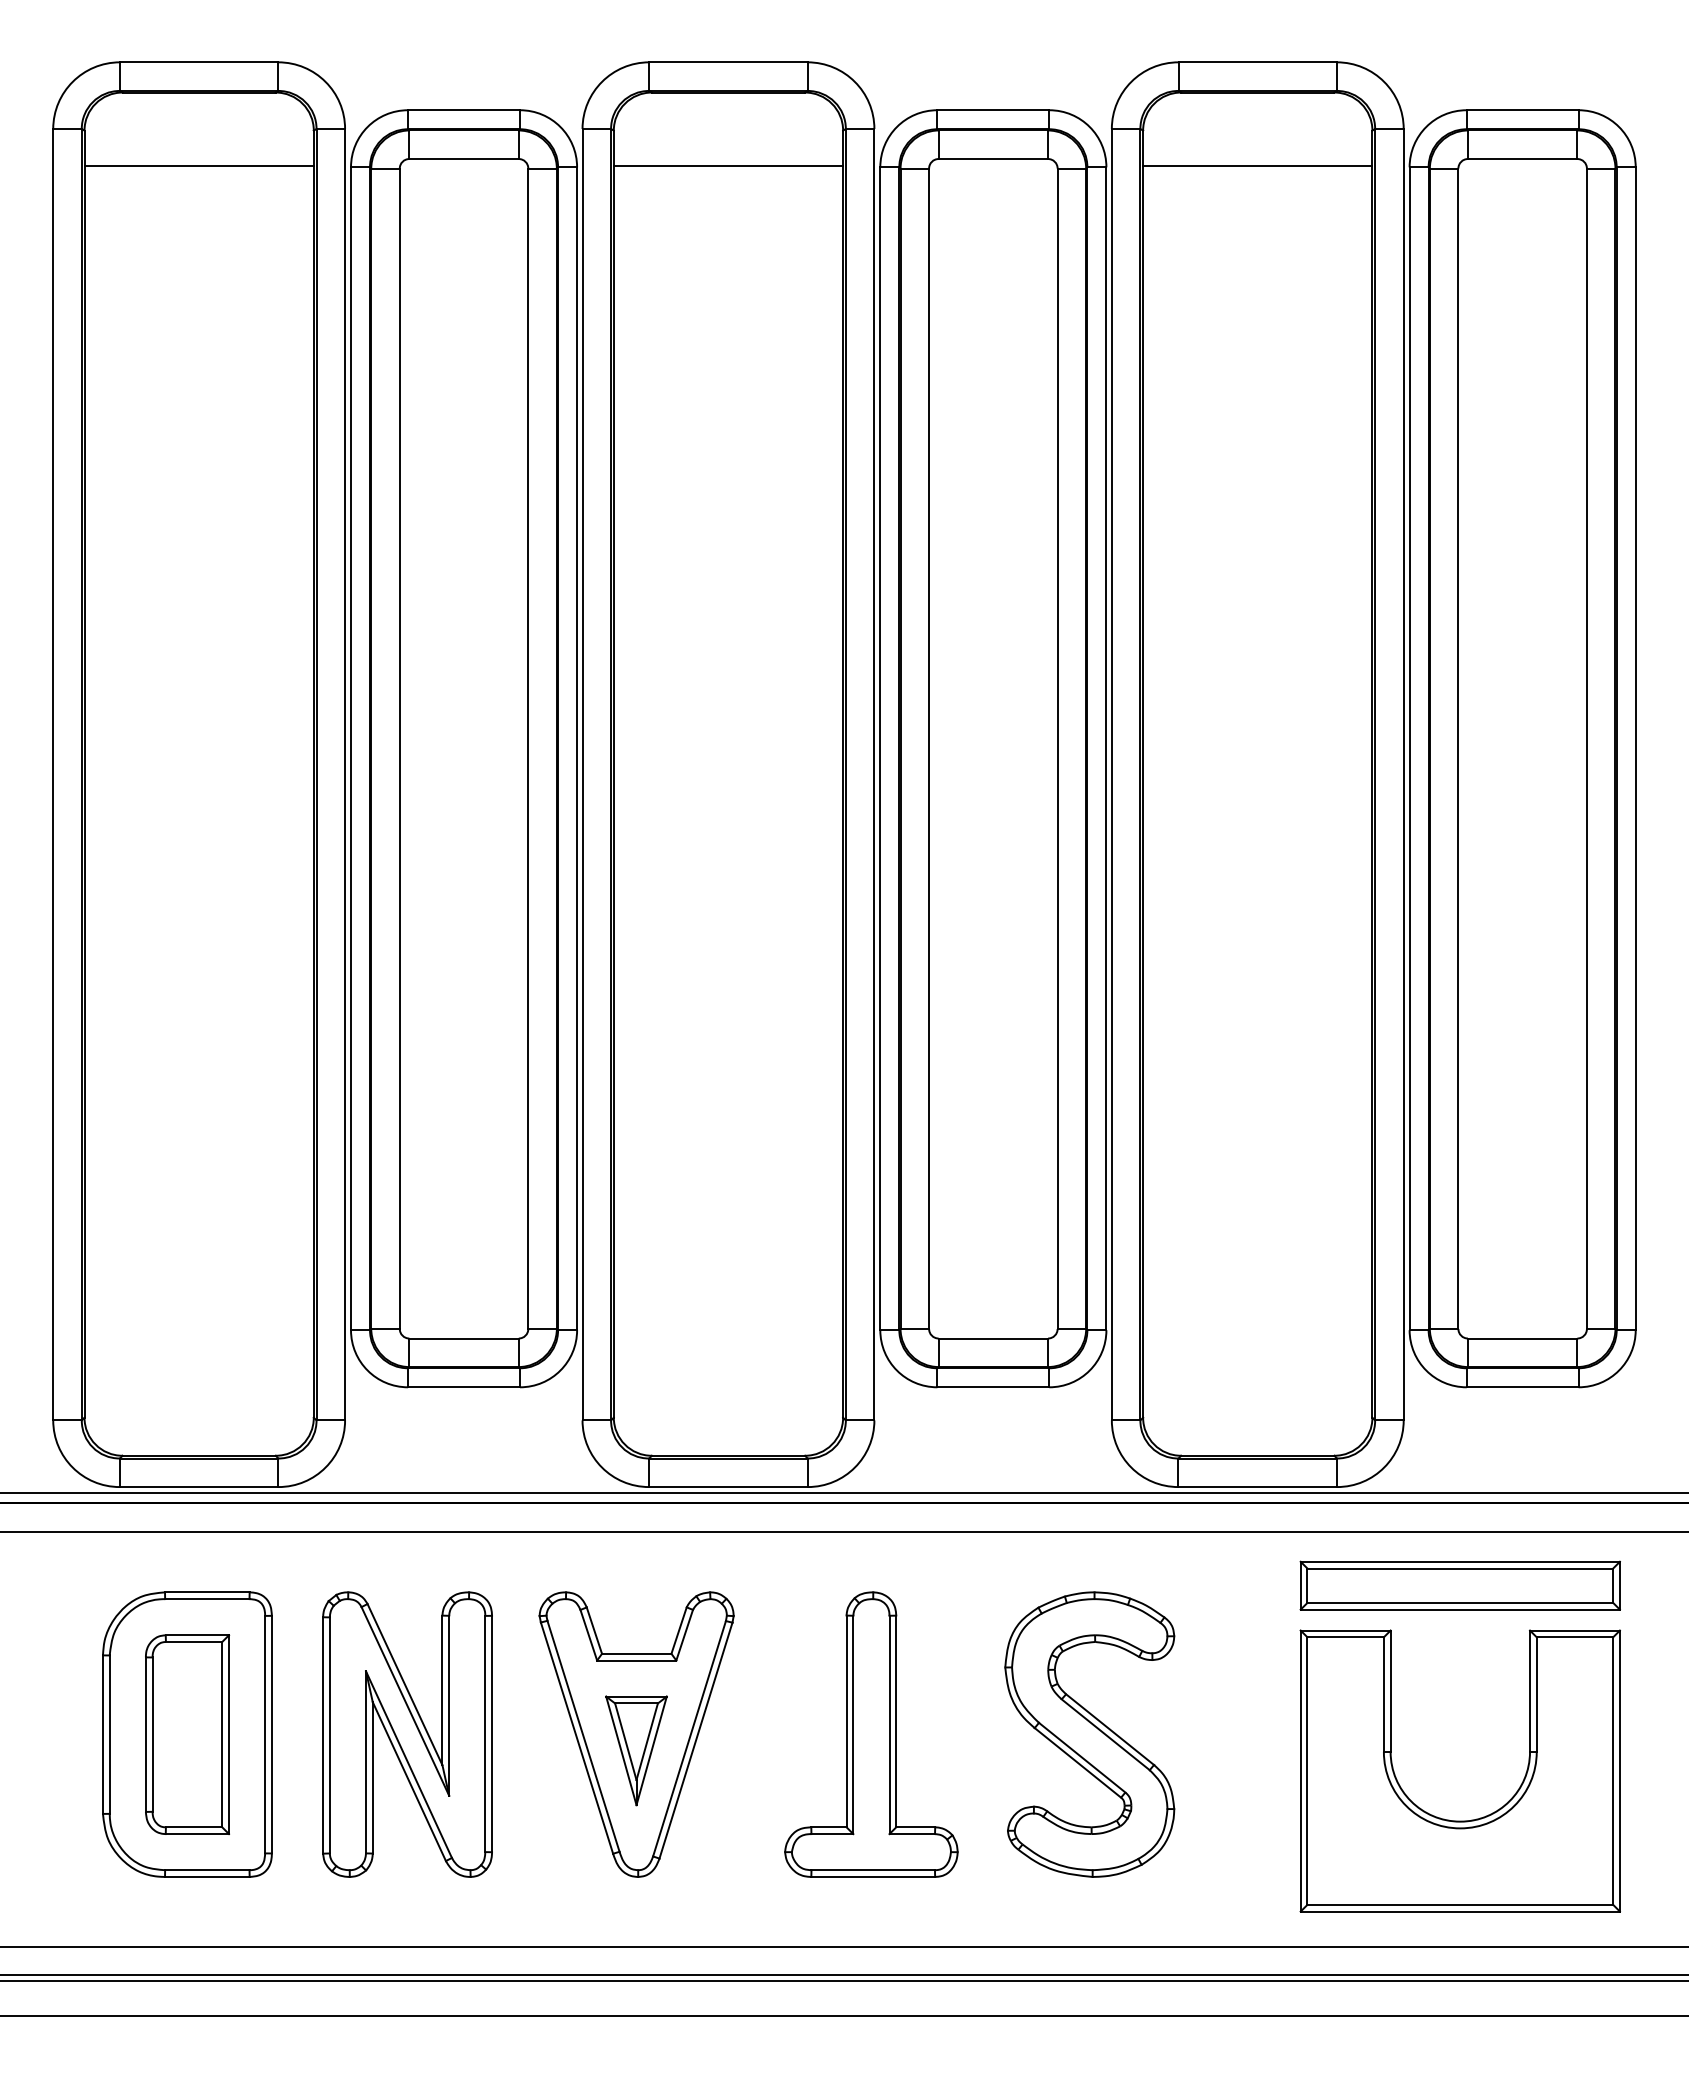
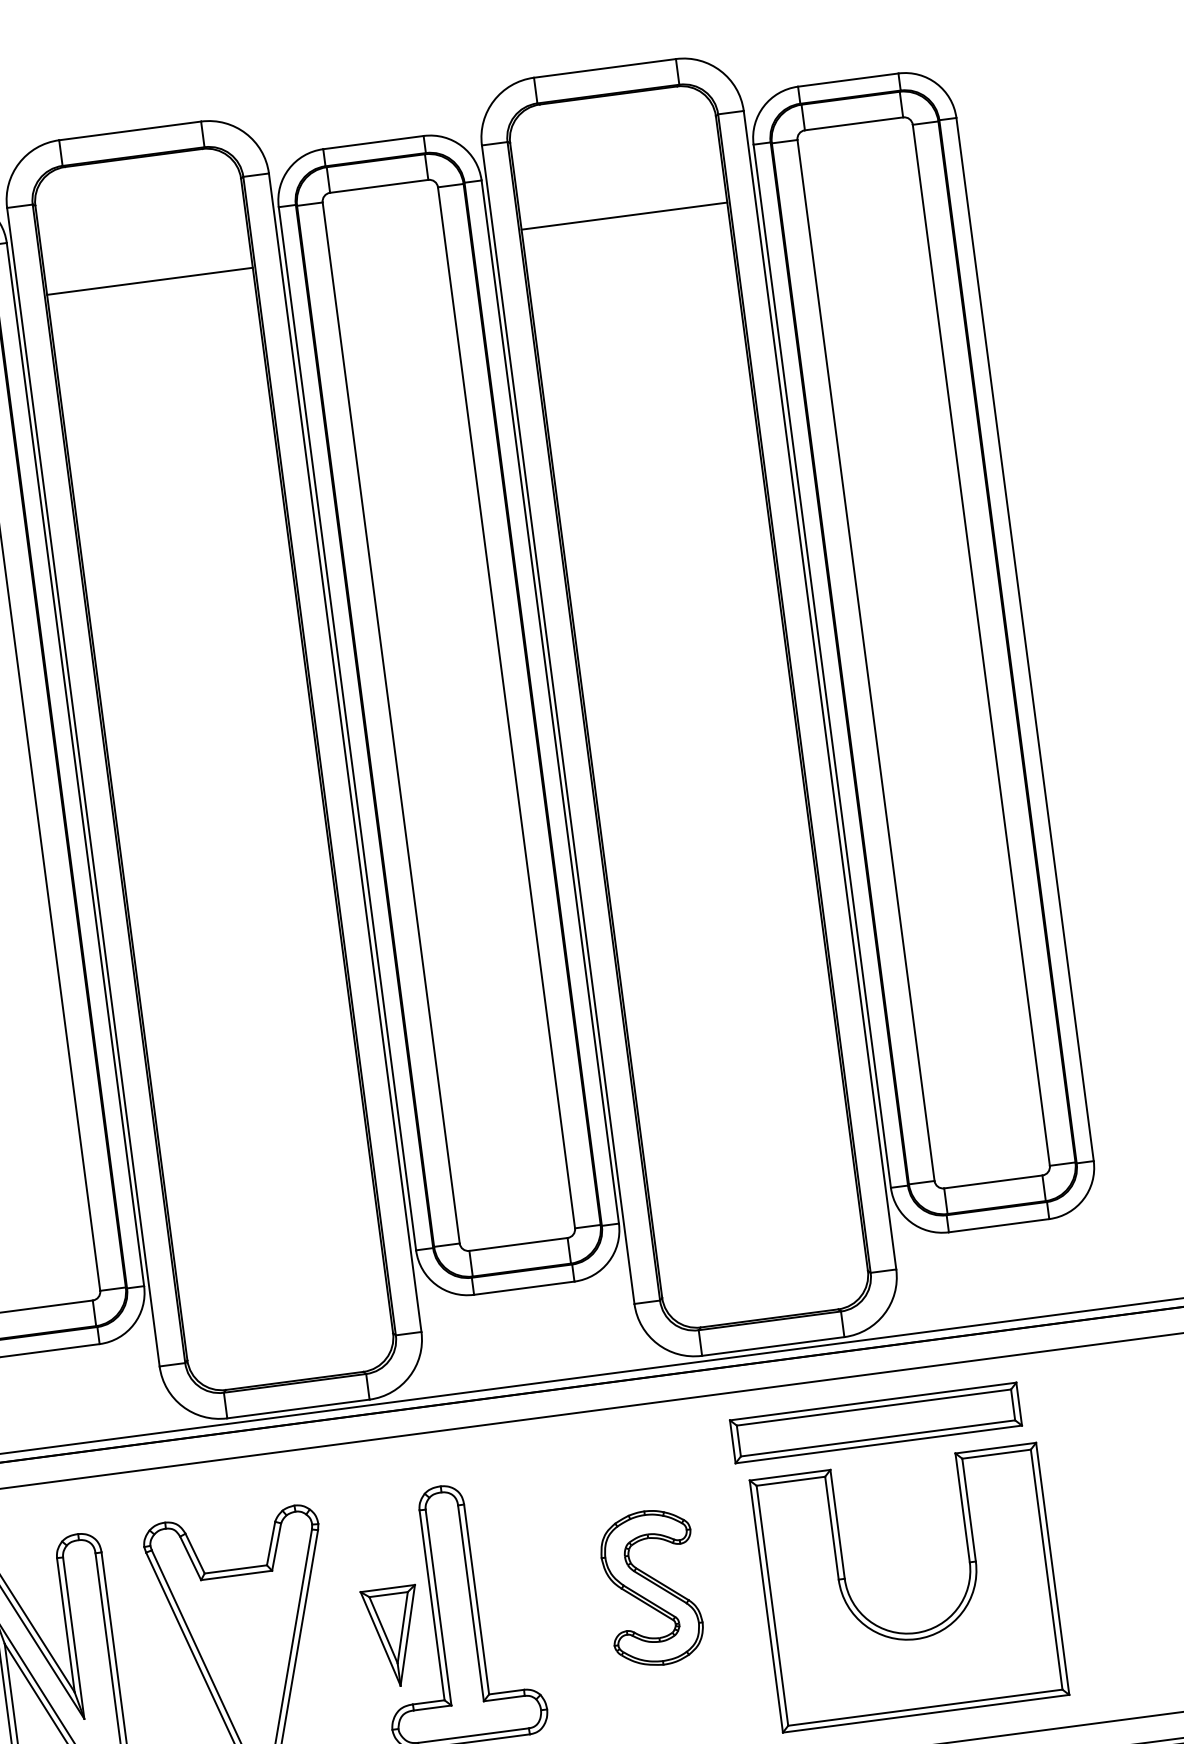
line: (728, 166) -> (150, 281), moved
line: (1257, 166) -> (624, 216), moved
part: (1459, 1585) -> (875, 1422), moved
part: (1089, 1734) -> (651, 1588), size x0.6
part: (636, 1750) -> (394, 1636), moved
part: (1459, 1820) -> (914, 1632), moved

